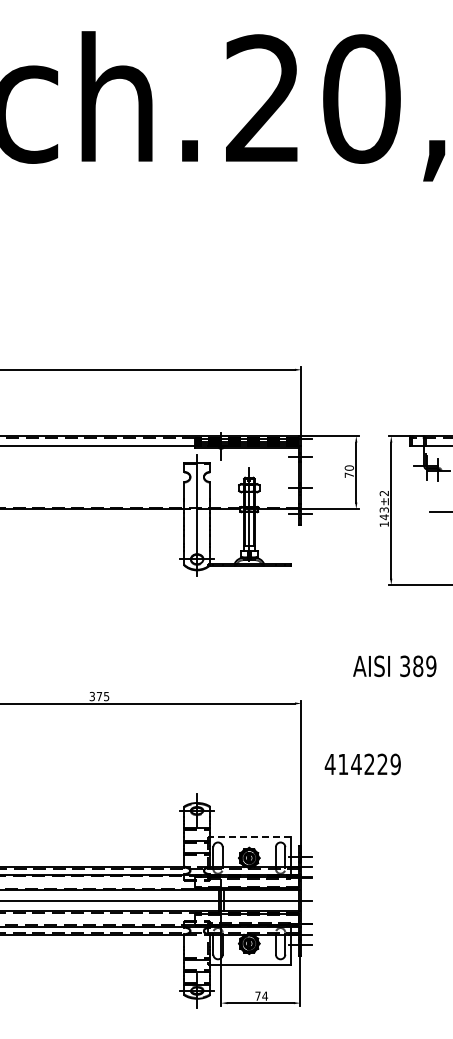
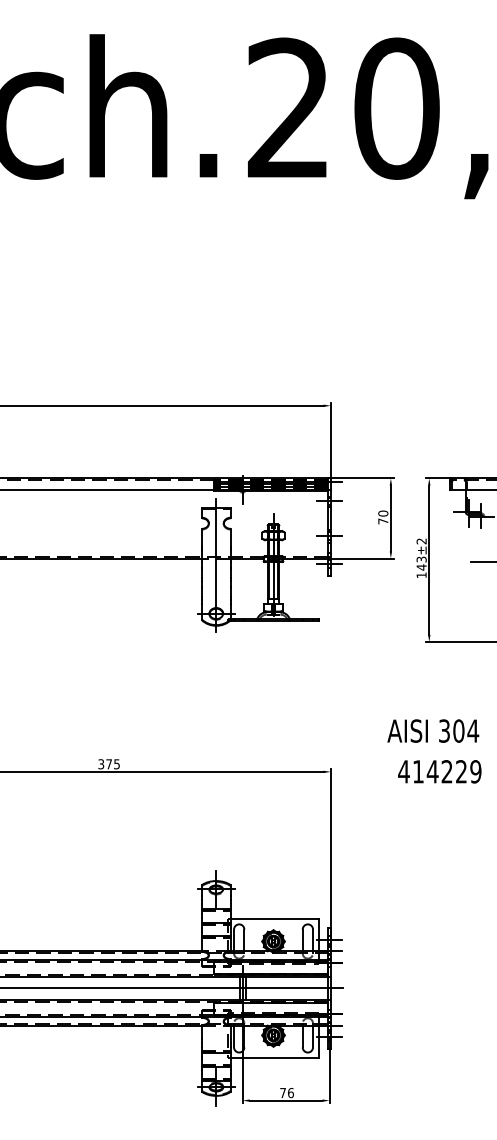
text: (424, 666) -> (465, 731), 389 -> 304
text: (362, 764) -> (439, 771), moved
line: (250, 837) -> (274, 918), dashed -> solid
text: (264, 995) -> (290, 1092), 74 -> 76

